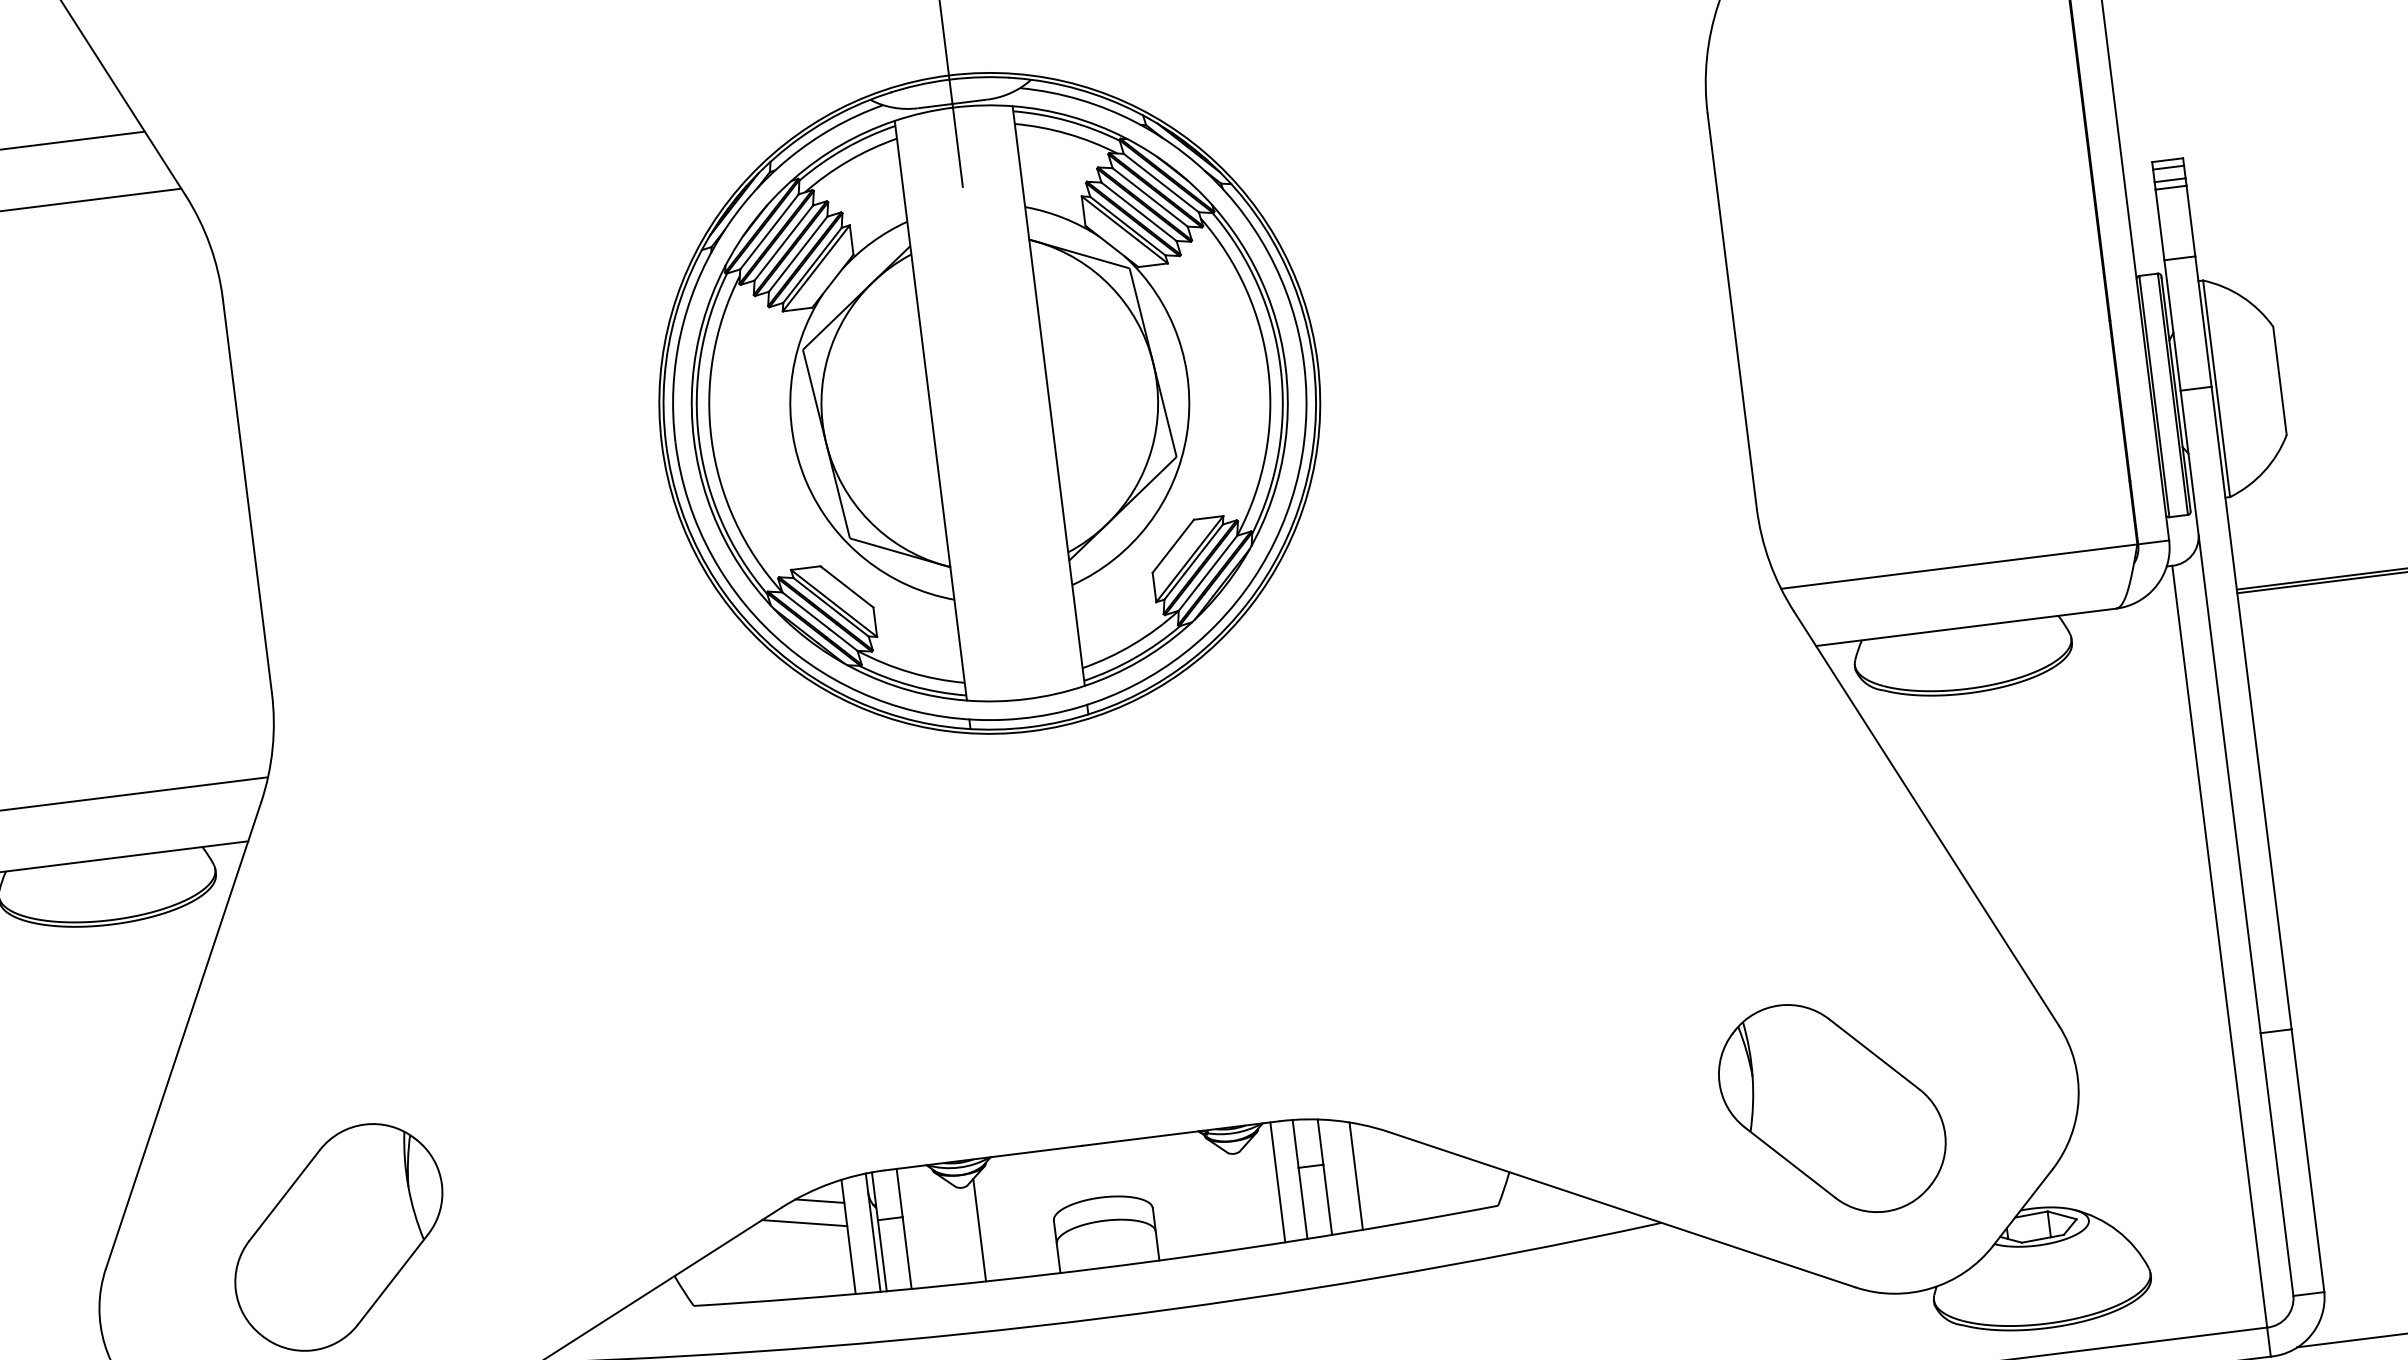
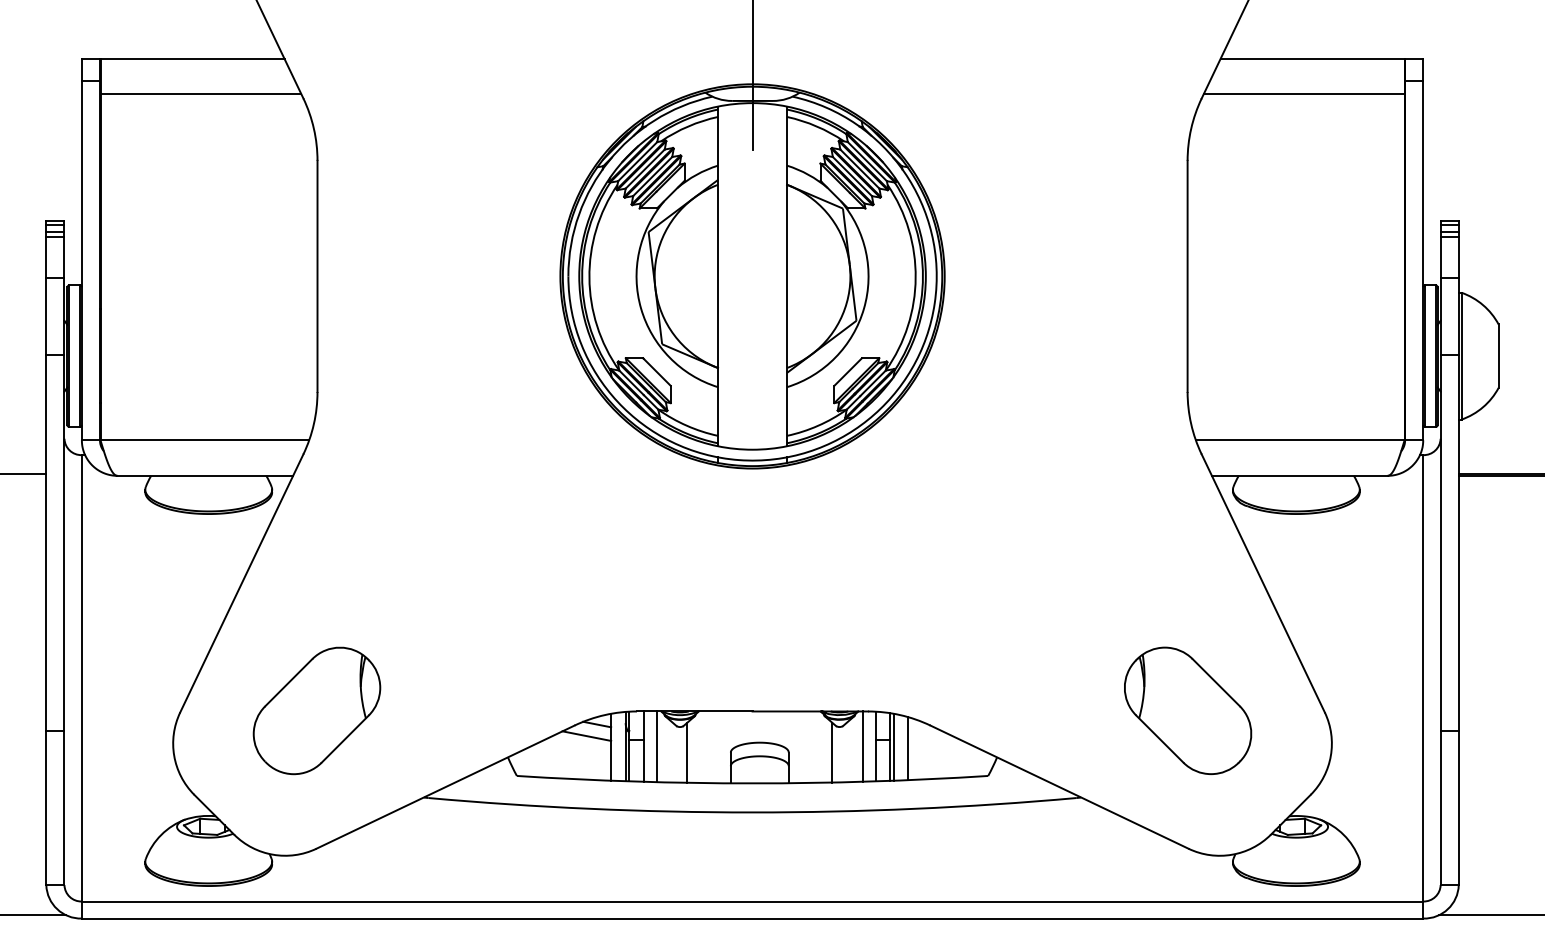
part: (1833, 1107) -> (1188, 710), moved
line: (1330, 1175) -> (893, 746), added
line: (1227, 1198) -> (832, 752), added
line: (925, 1226) -> (656, 746), added

